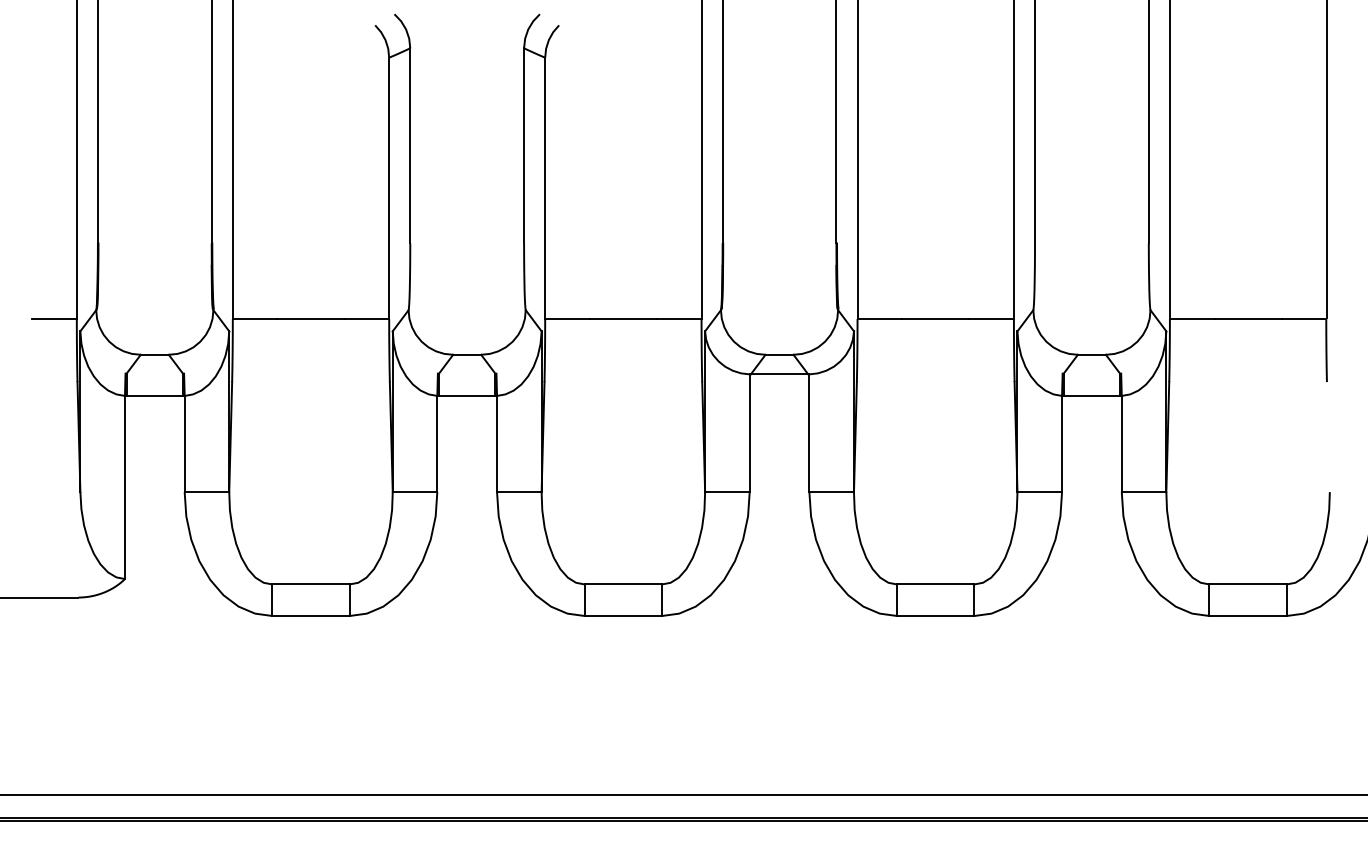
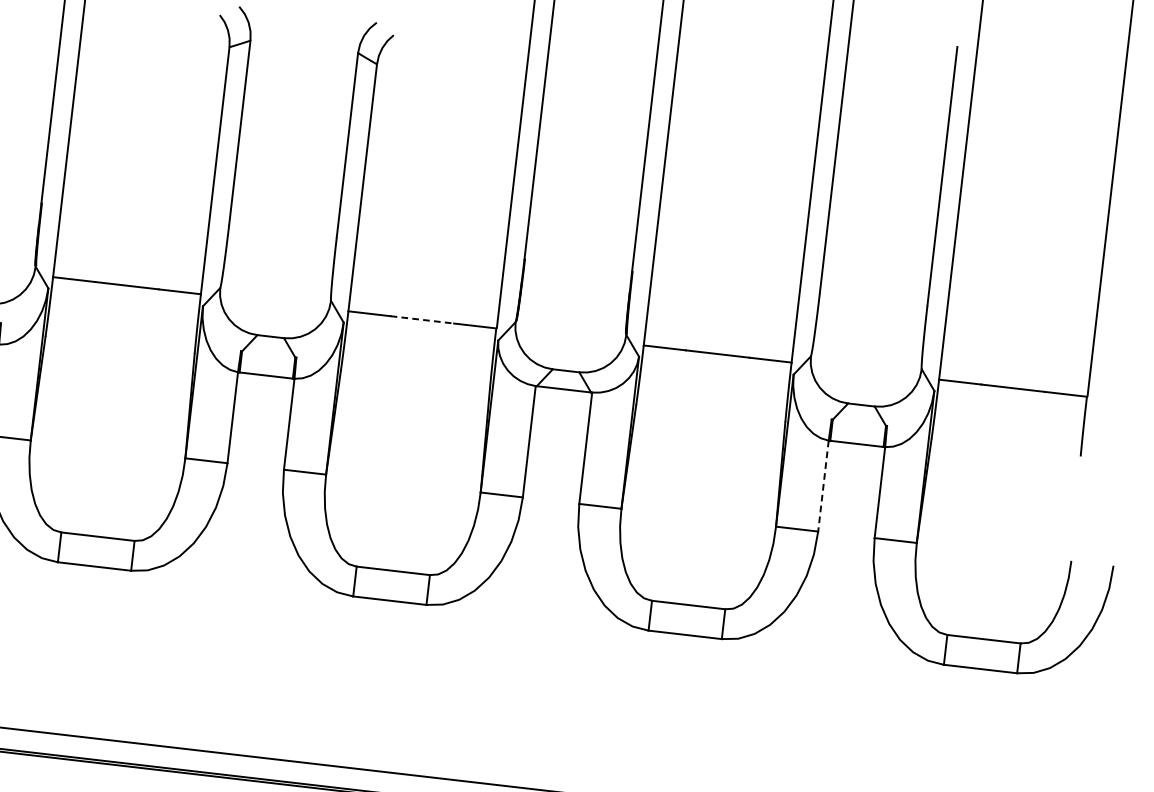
line: (623, 318) -> (422, 319), solid -> dashed
line: (1062, 444) -> (823, 486), solid -> dashed

